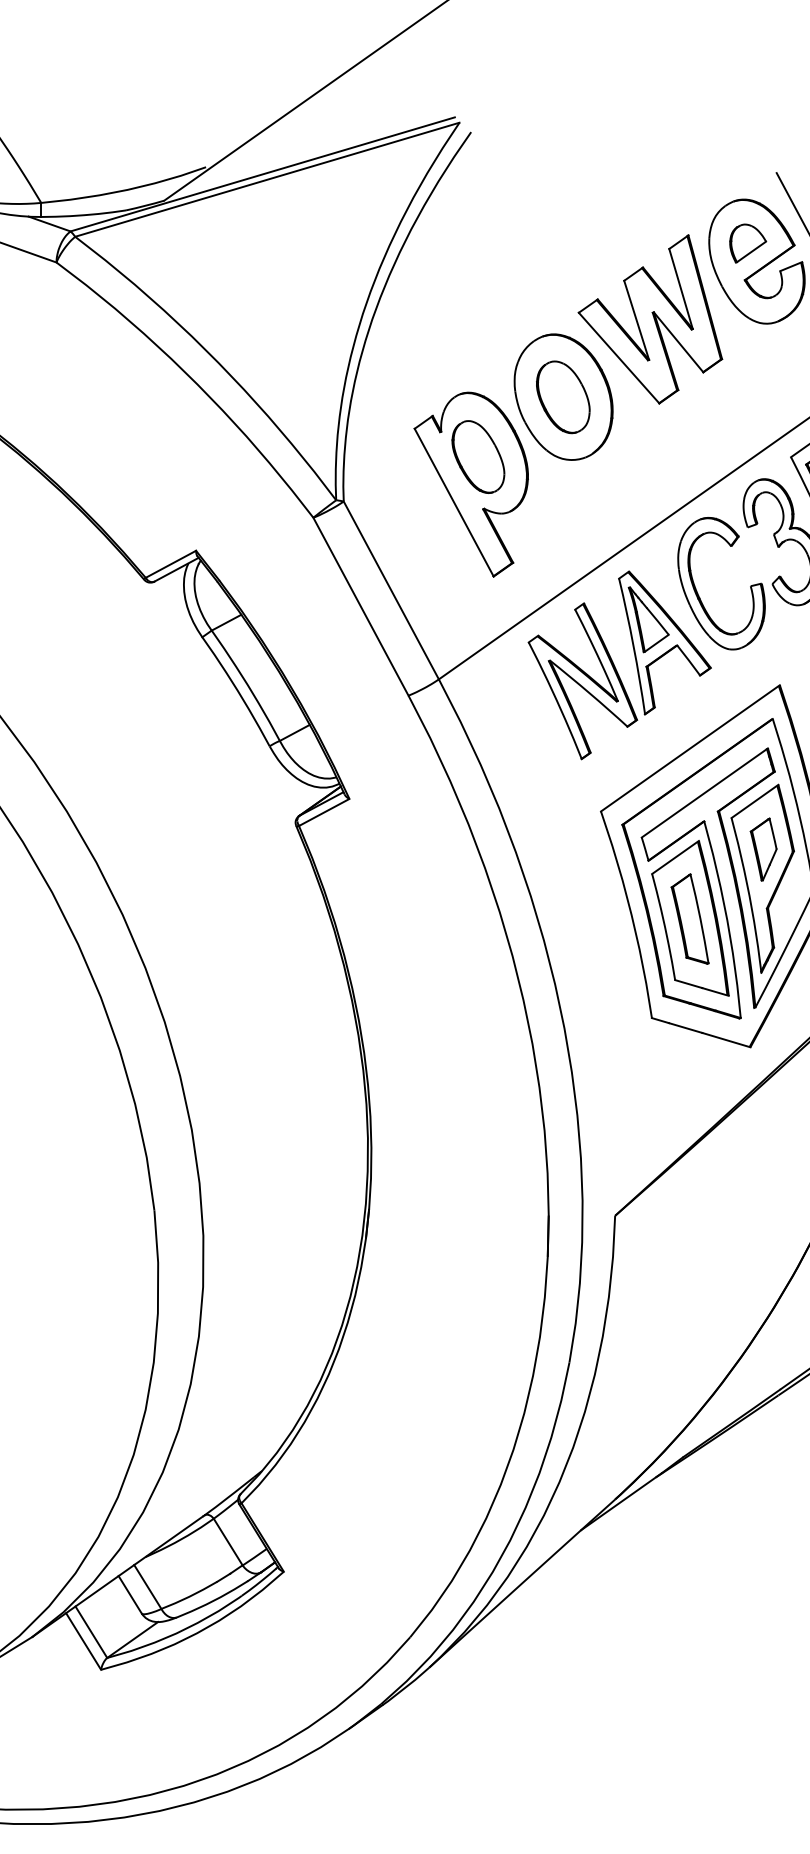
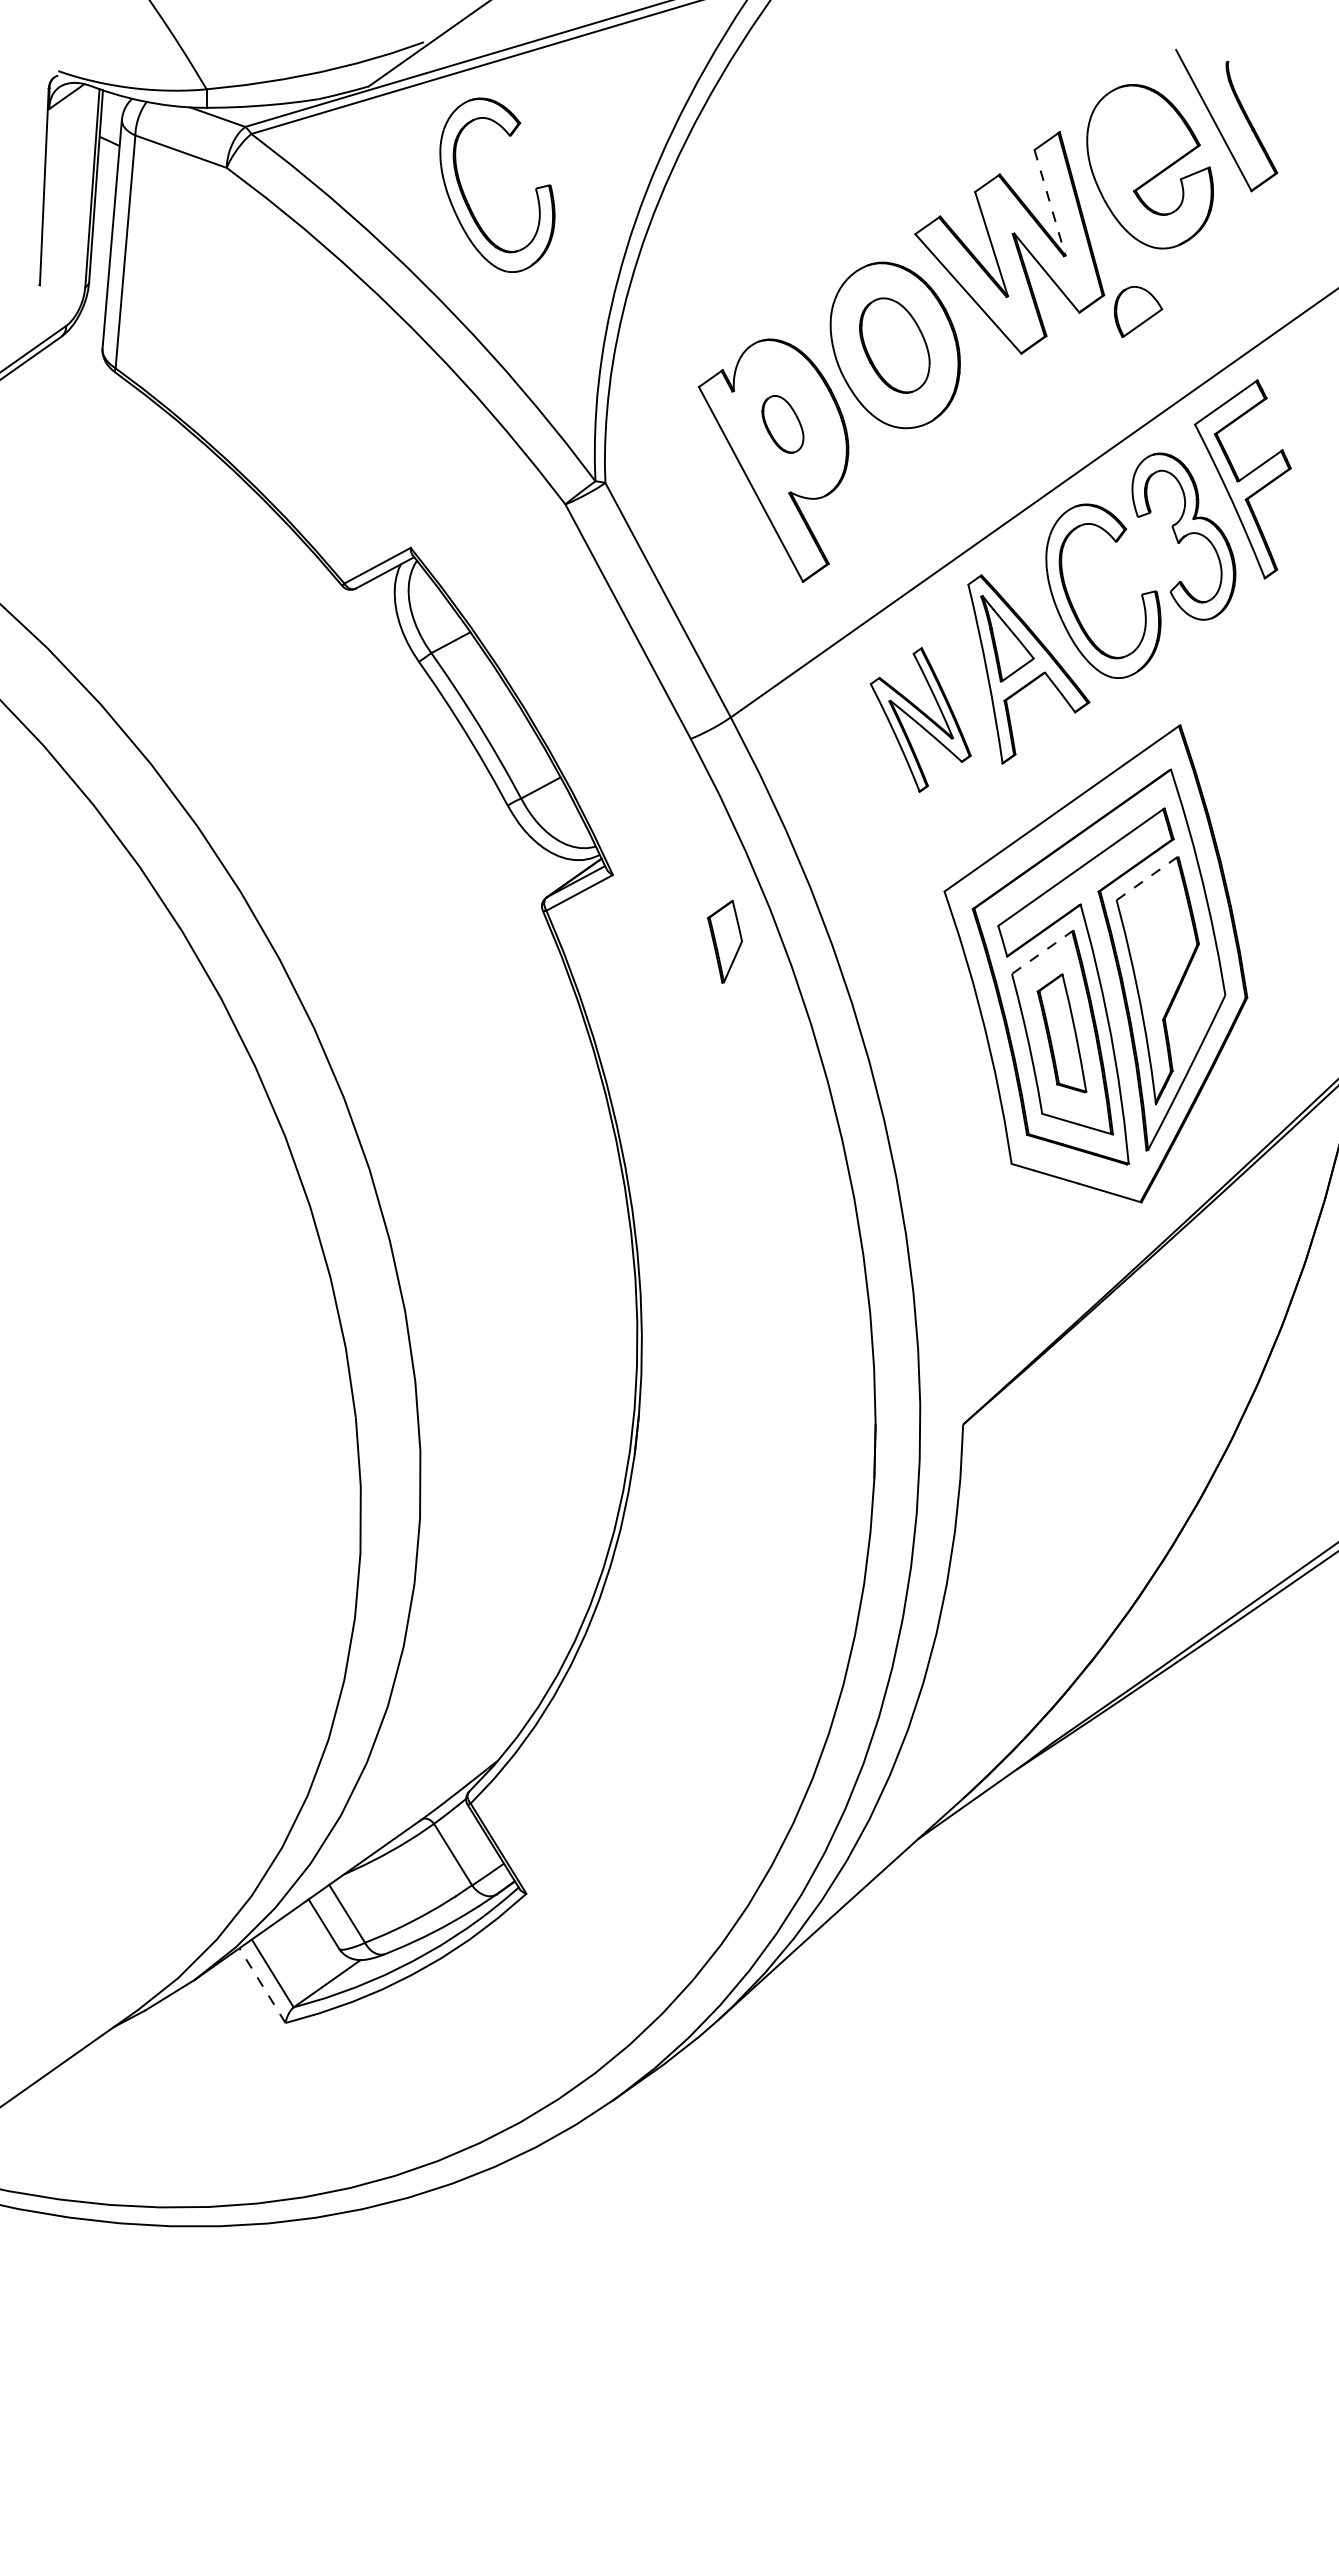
part: (748, 243) -> (1138, 311), moved
part: (238, 284) -> (466, 197), added
line: (681, 288) -> (1050, 202), solid -> dashed
part: (478, 457) -> (782, 424), size x0.6
part: (582, 680) -> (920, 719), size x0.7
line: (754, 801) -> (1147, 878), solid -> dashed
part: (763, 849) -> (724, 941), moved
line: (675, 857) -> (1042, 952), solid -> dashed
line: (83, 1641) -> (262, 1985), solid -> dashed

